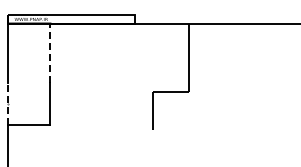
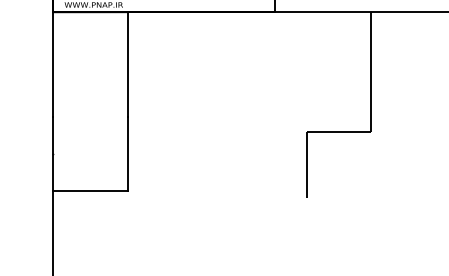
line: (50, 53) -> (127, 64), dashed -> solid
line: (8, 103) -> (53, 152), dashed -> solid

